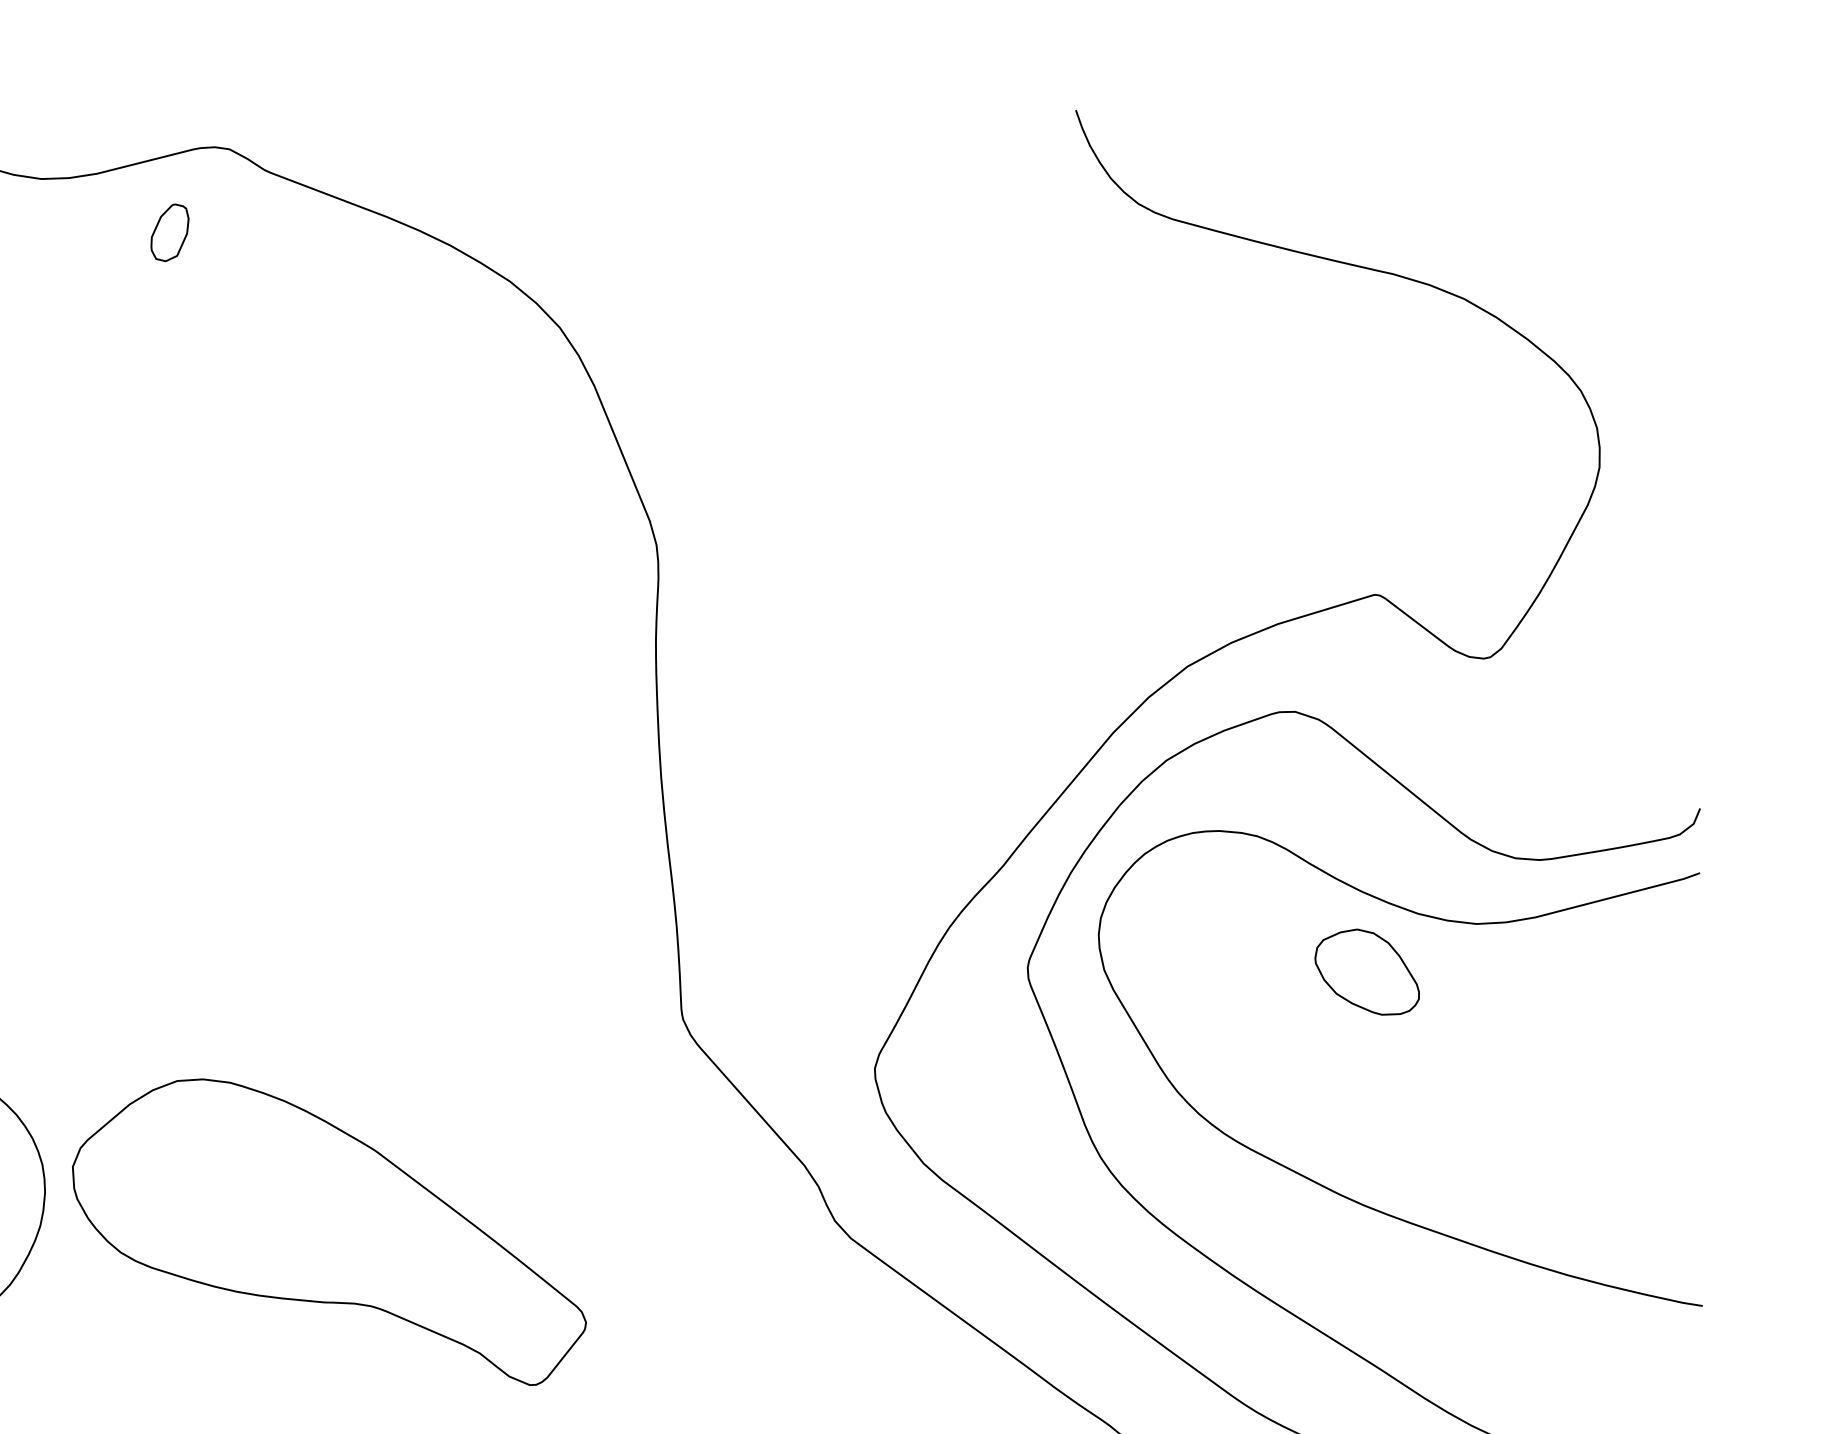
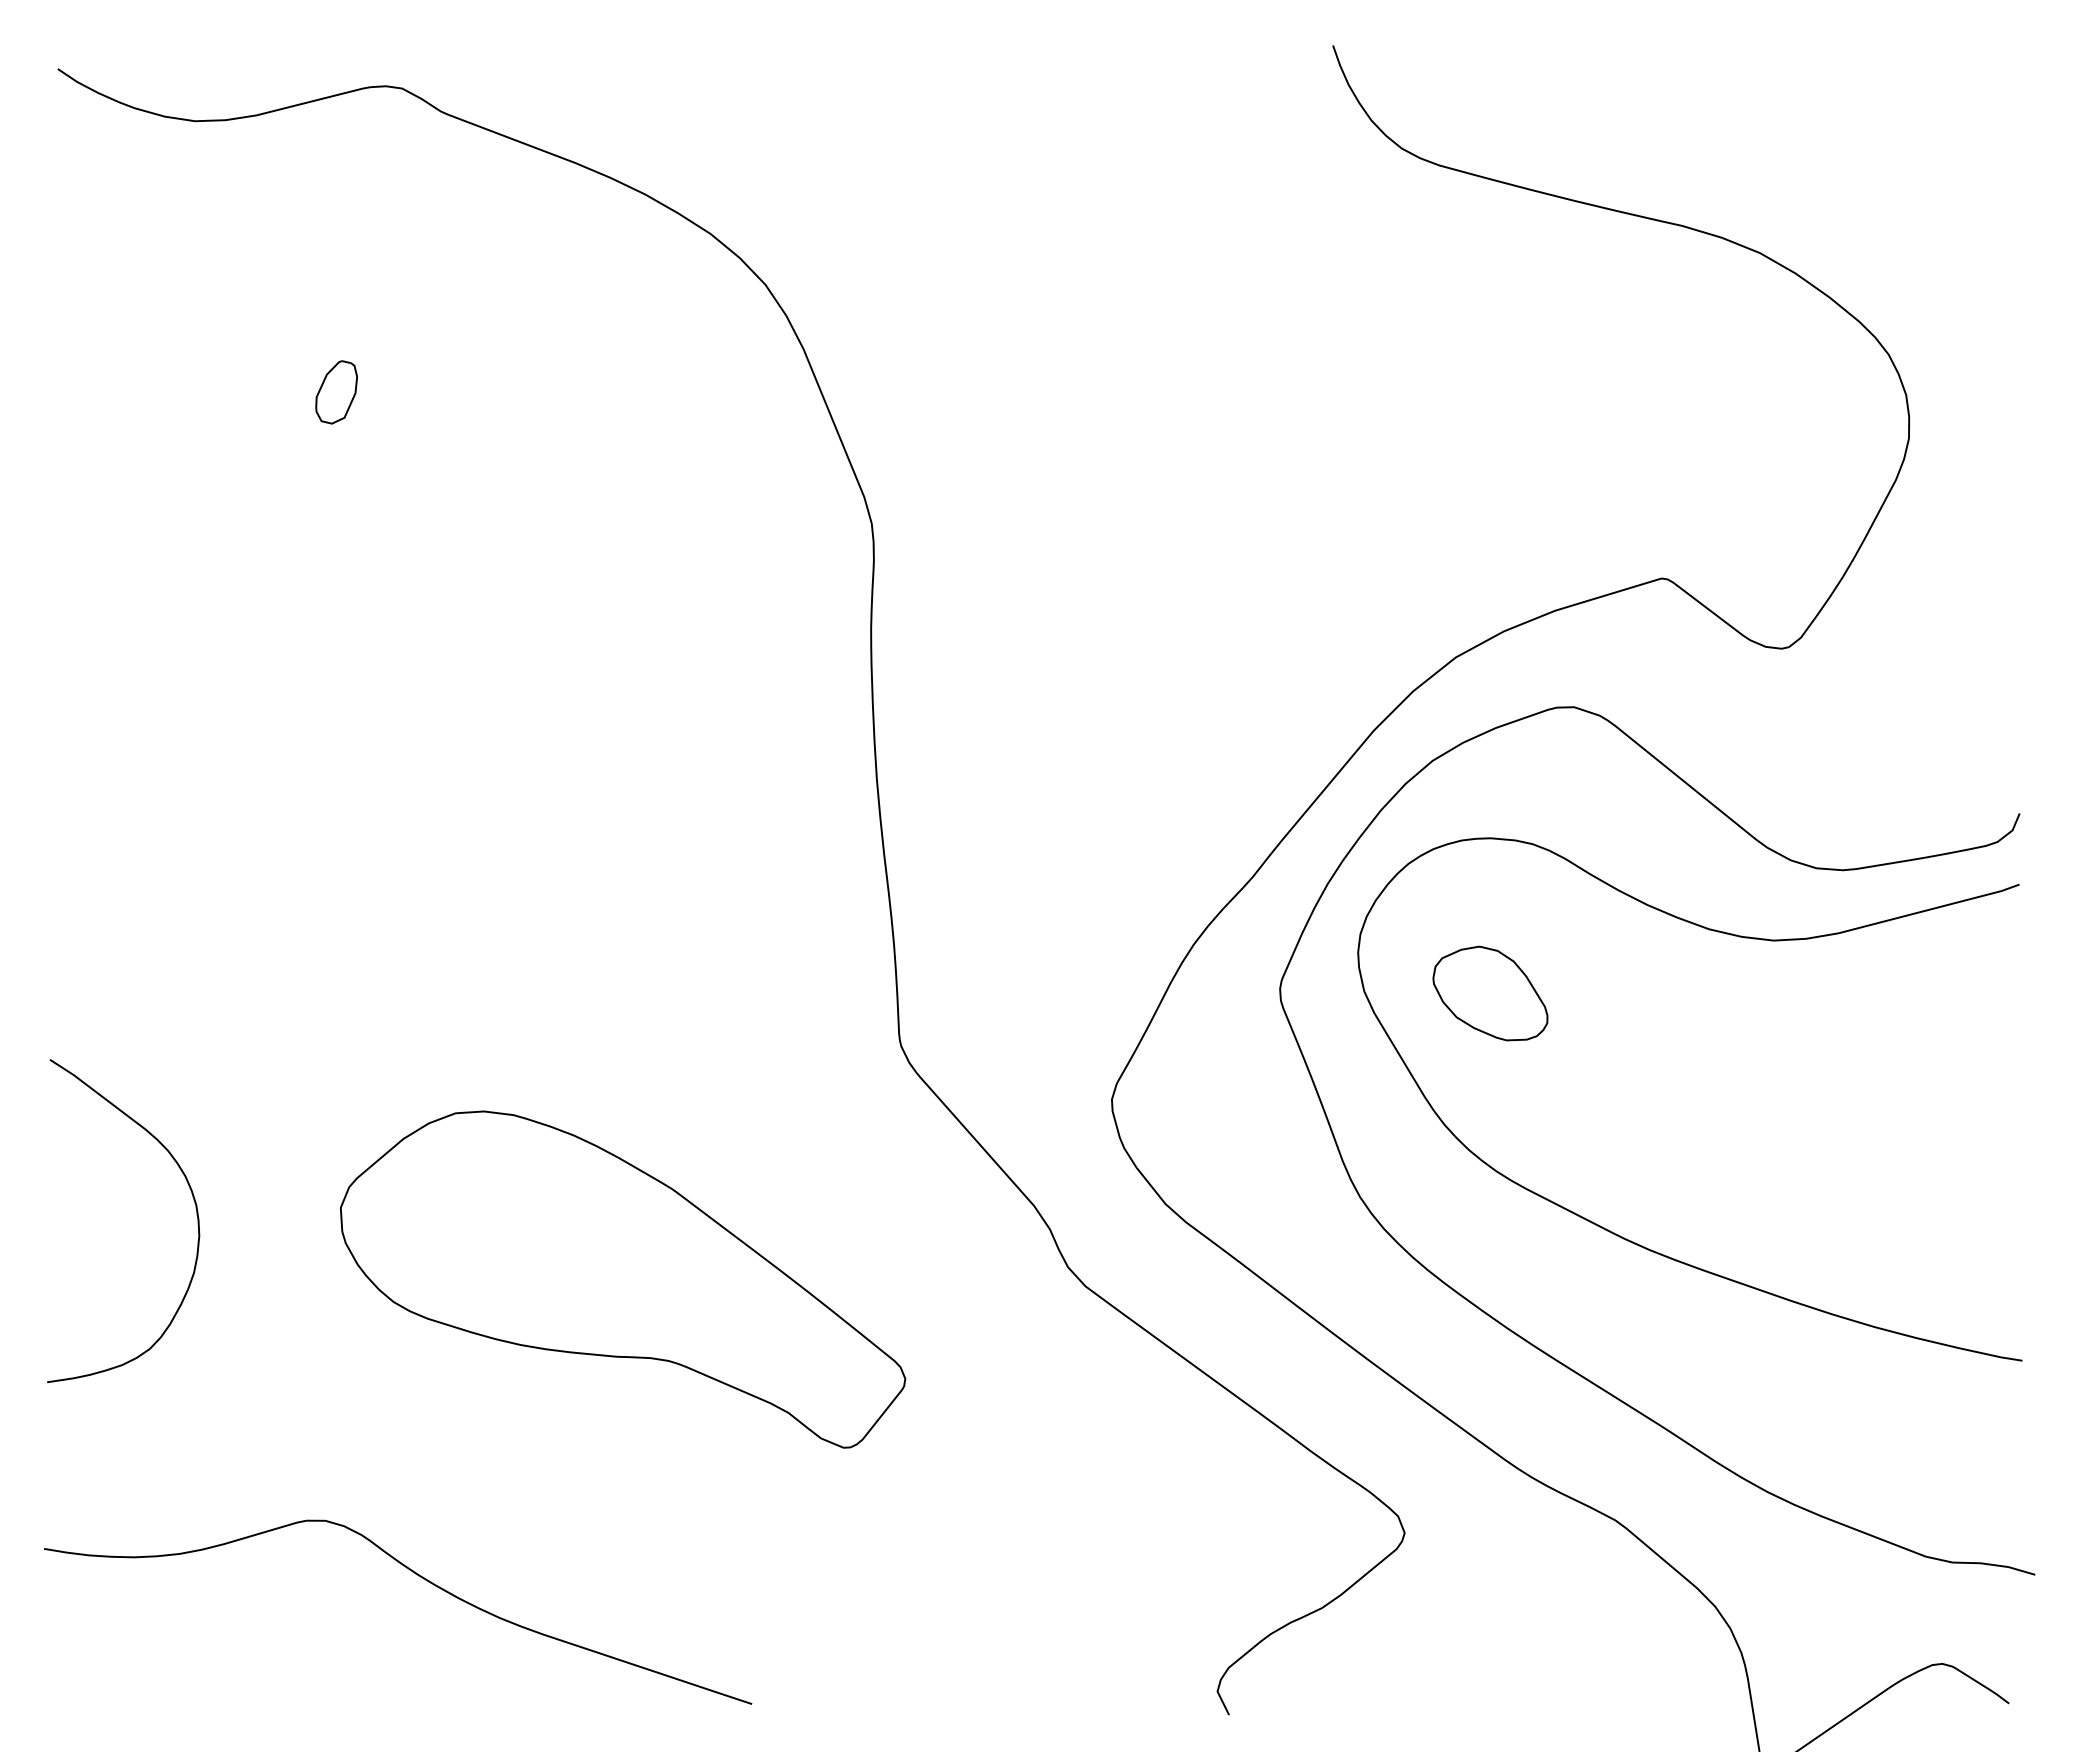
part: (169, 232) -> (336, 392), moved
part: (1367, 972) -> (1490, 993), moved
part: (329, 1232) -> (623, 1279), moved

